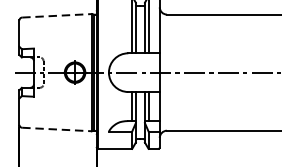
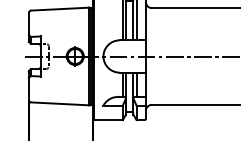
line: (57, 16) -> (60, 9), dashed -> solid
line: (57, 129) -> (60, 103), dashed -> solid

